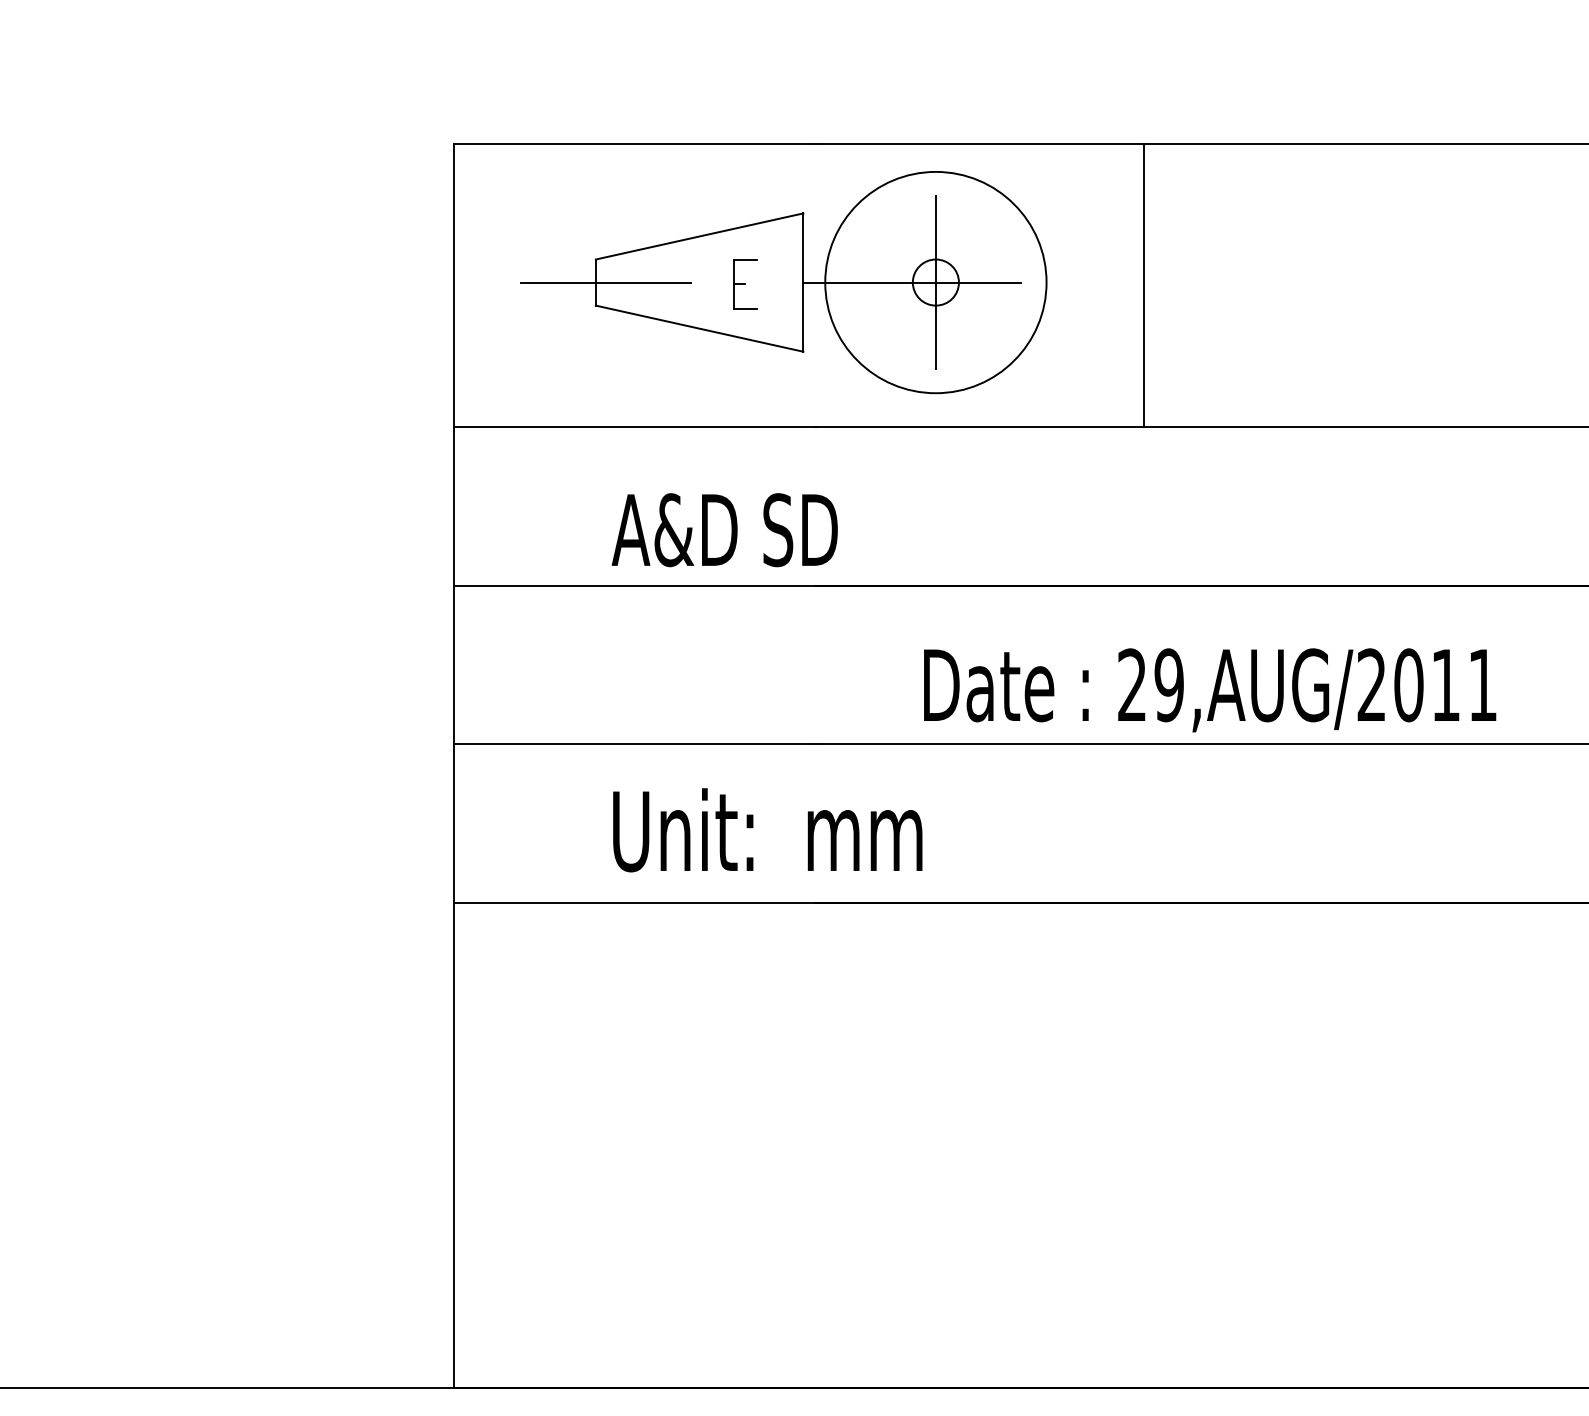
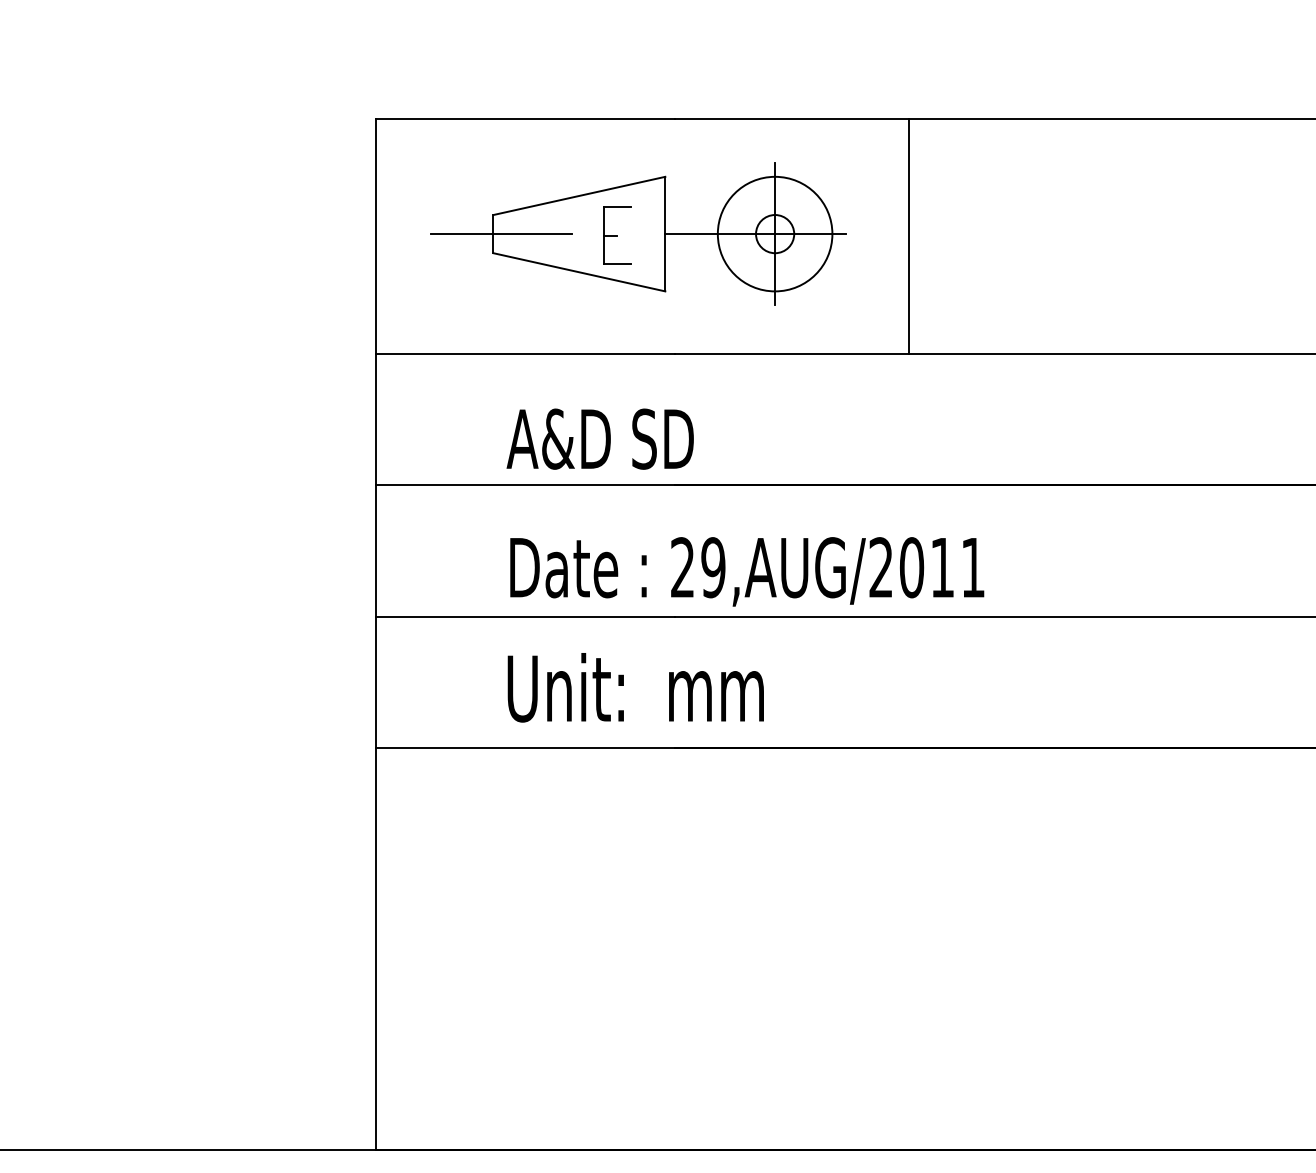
circle: (935, 281) -> (774, 233), size x0.62
part: (745, 284) -> (617, 235), size x1.43
line: (1144, 285) -> (909, 236), moved
text: (1210, 689) -> (747, 571), moved

